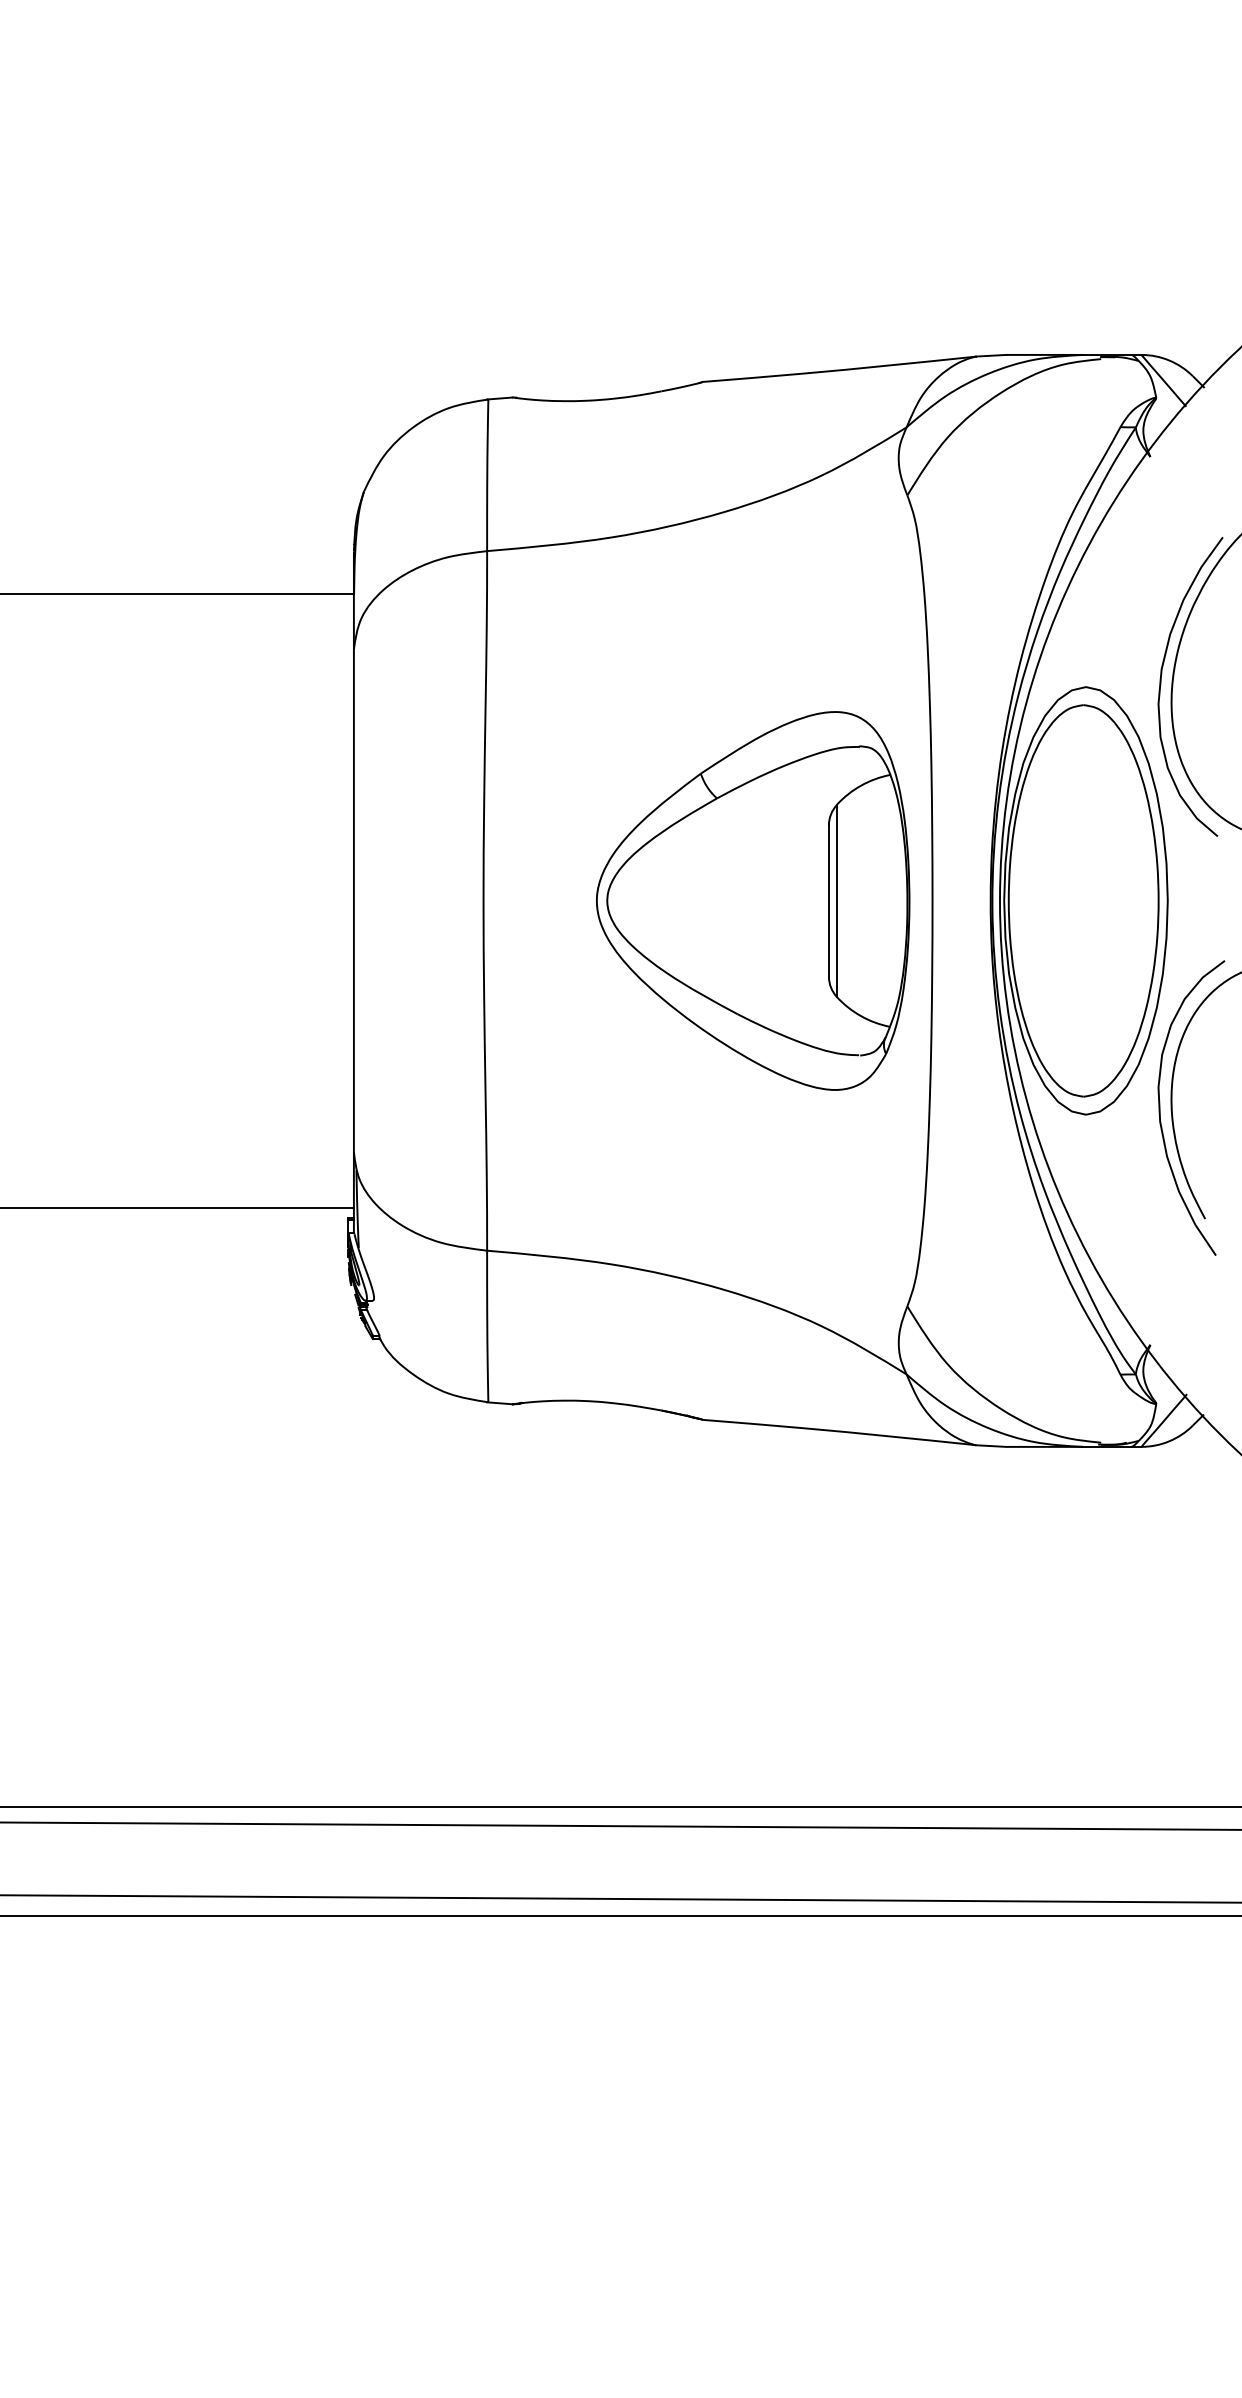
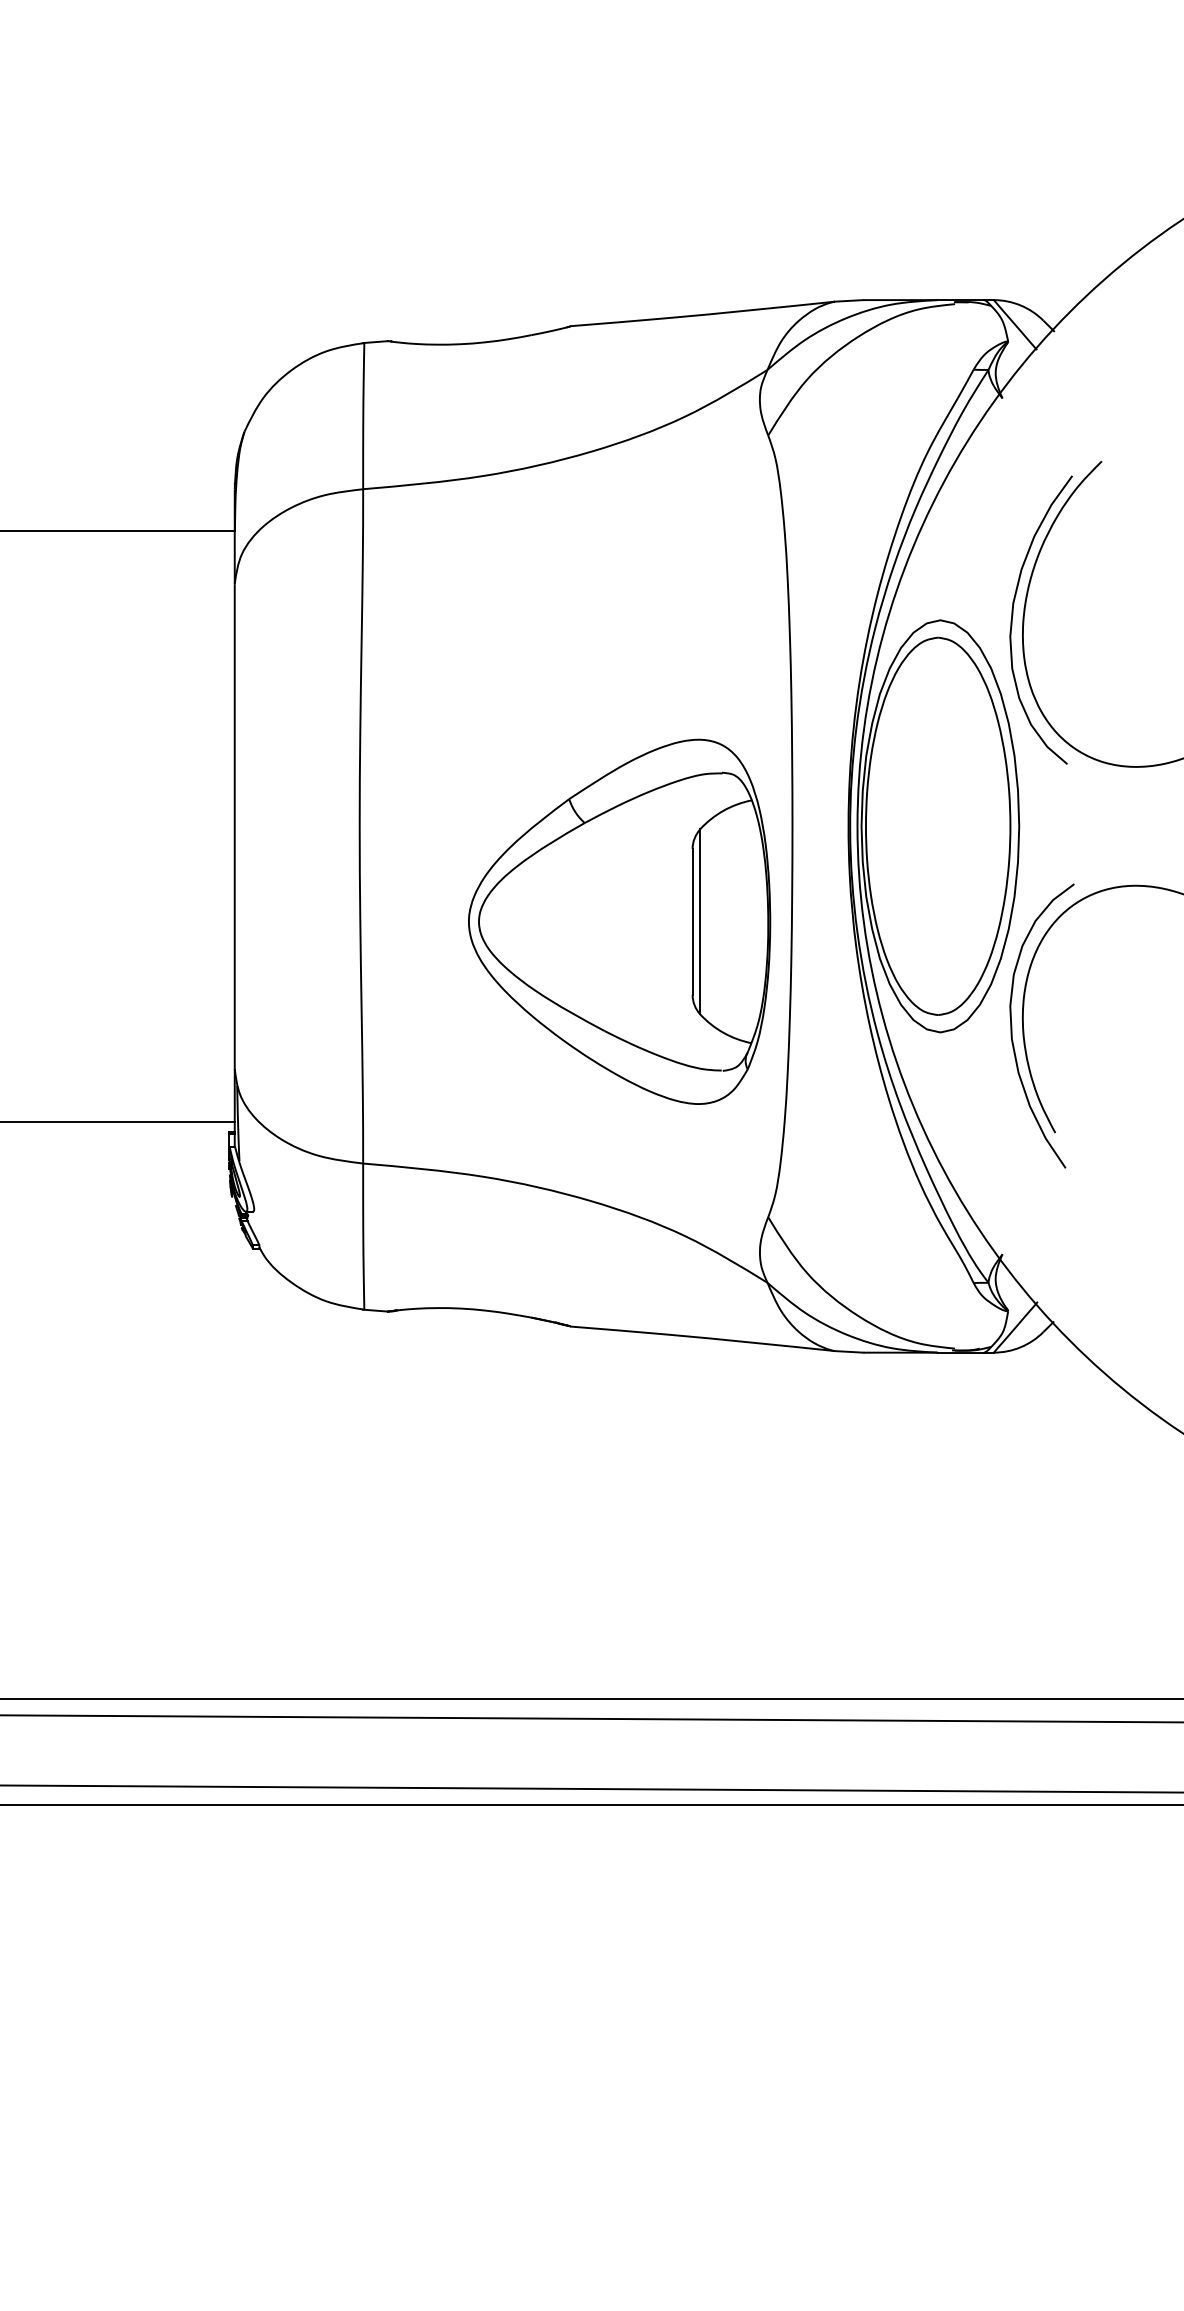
part: (753, 900) -> (619, 921), moved

